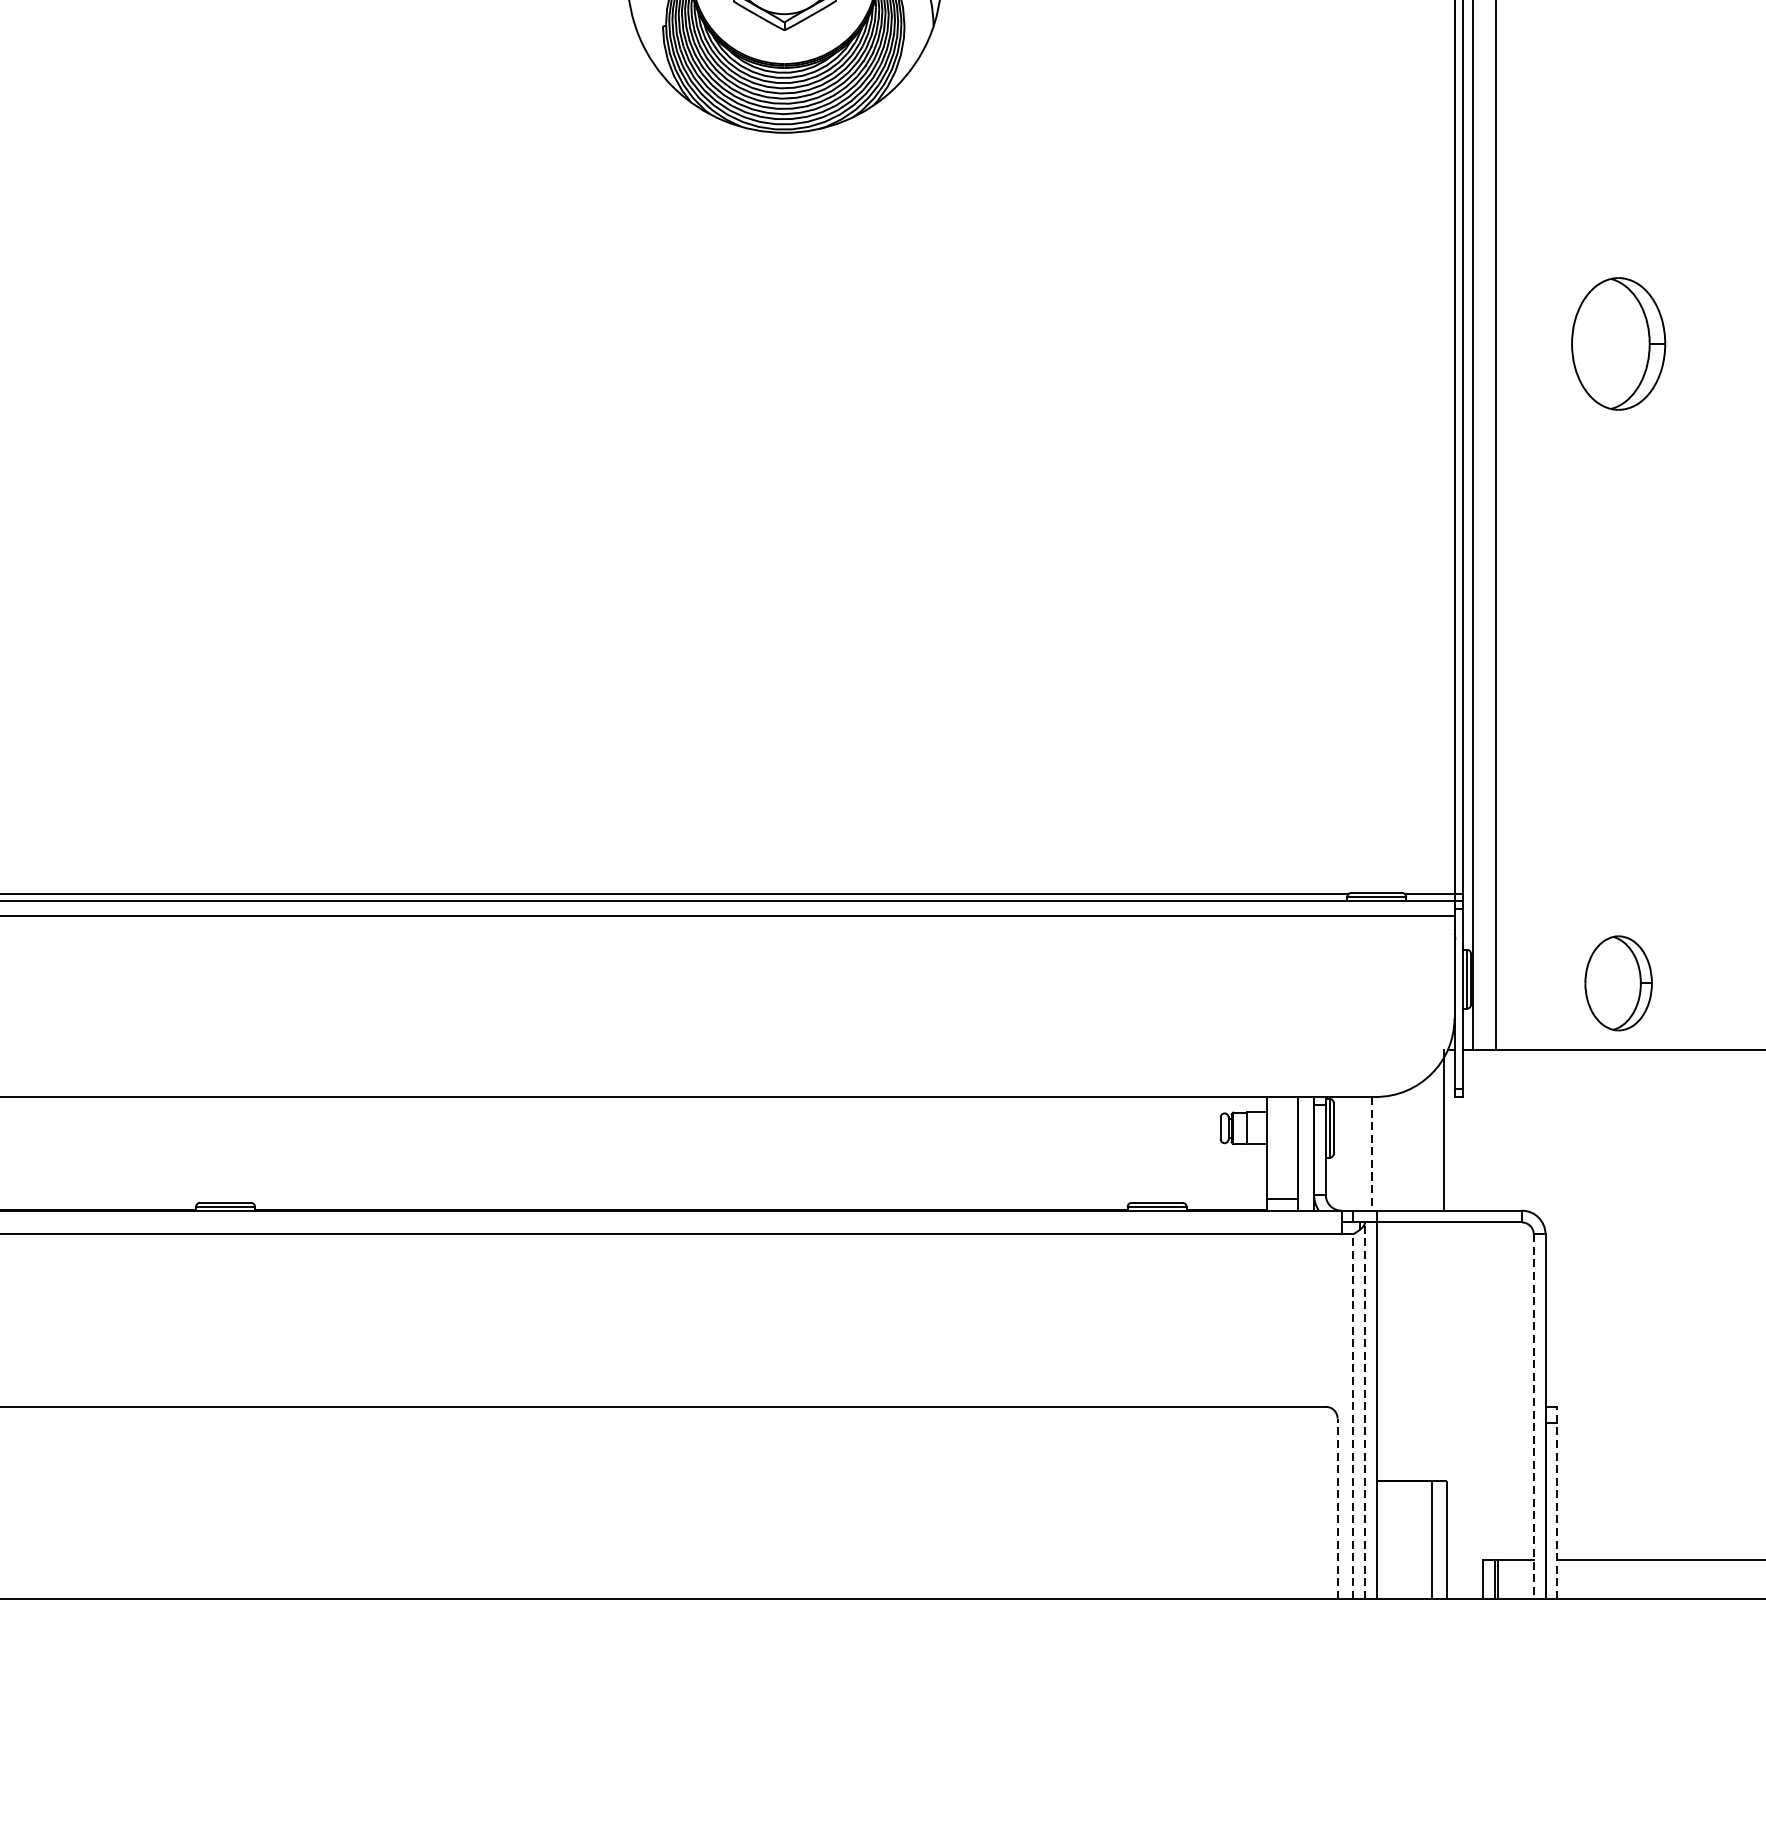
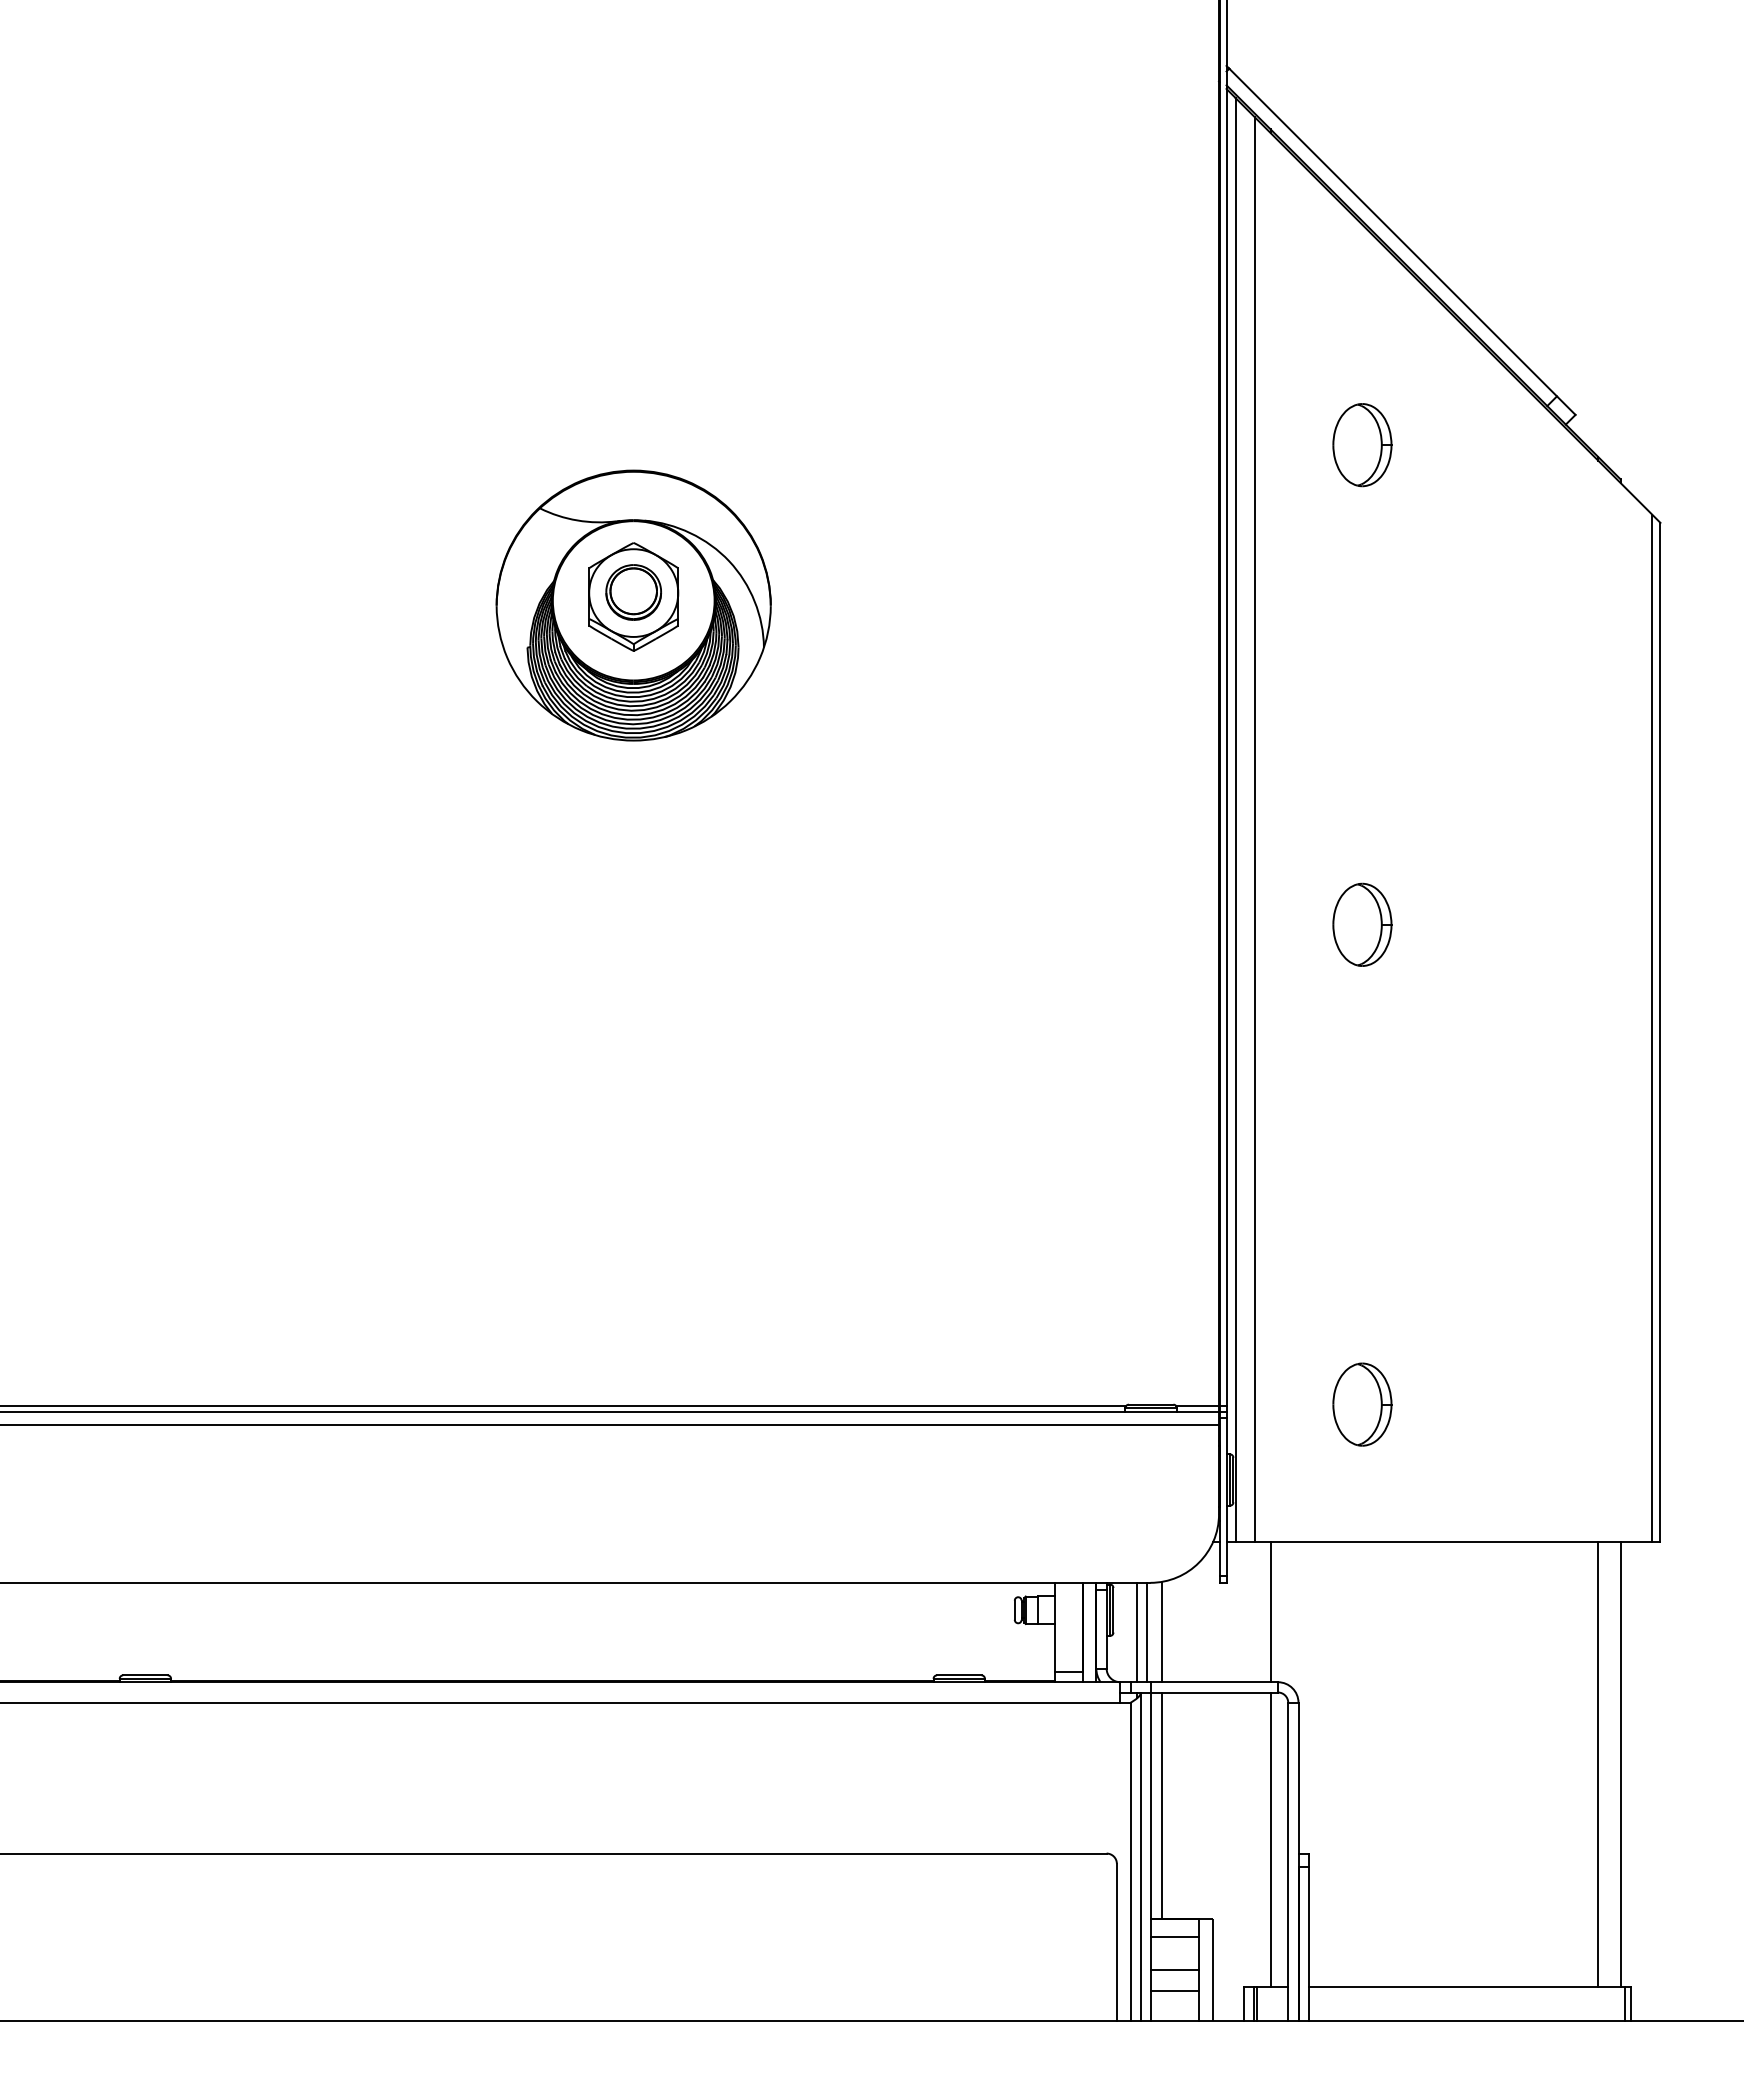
part: (1618, 343) -> (1362, 924), size x0.71
part: (1618, 983) -> (1362, 1404), moved
line: (1443, 1129) -> (1270, 1611), moved
line: (1388, 1152) -> (1161, 1631), added
line: (1360, 1153) -> (1136, 1632), added
line: (1371, 1153) -> (1146, 1632), dashed -> solid
line: (1388, 1351) -> (1161, 1805), added
line: (1513, 1390) -> (1270, 1839), added
line: (1364, 1410) -> (1140, 1856), dashed -> solid
line: (1353, 1415) -> (1130, 1861), dashed -> solid
line: (1534, 1417) -> (1288, 1862), dashed -> solid
line: (1404, 1502) -> (1175, 1937), added
line: (1556, 1502) -> (1308, 1937), dashed -> solid
line: (1337, 1508) -> (1116, 1942), dashed -> solid
line: (1404, 1539) -> (1175, 1969), added
line: (1404, 1563) -> (1175, 1990), added

